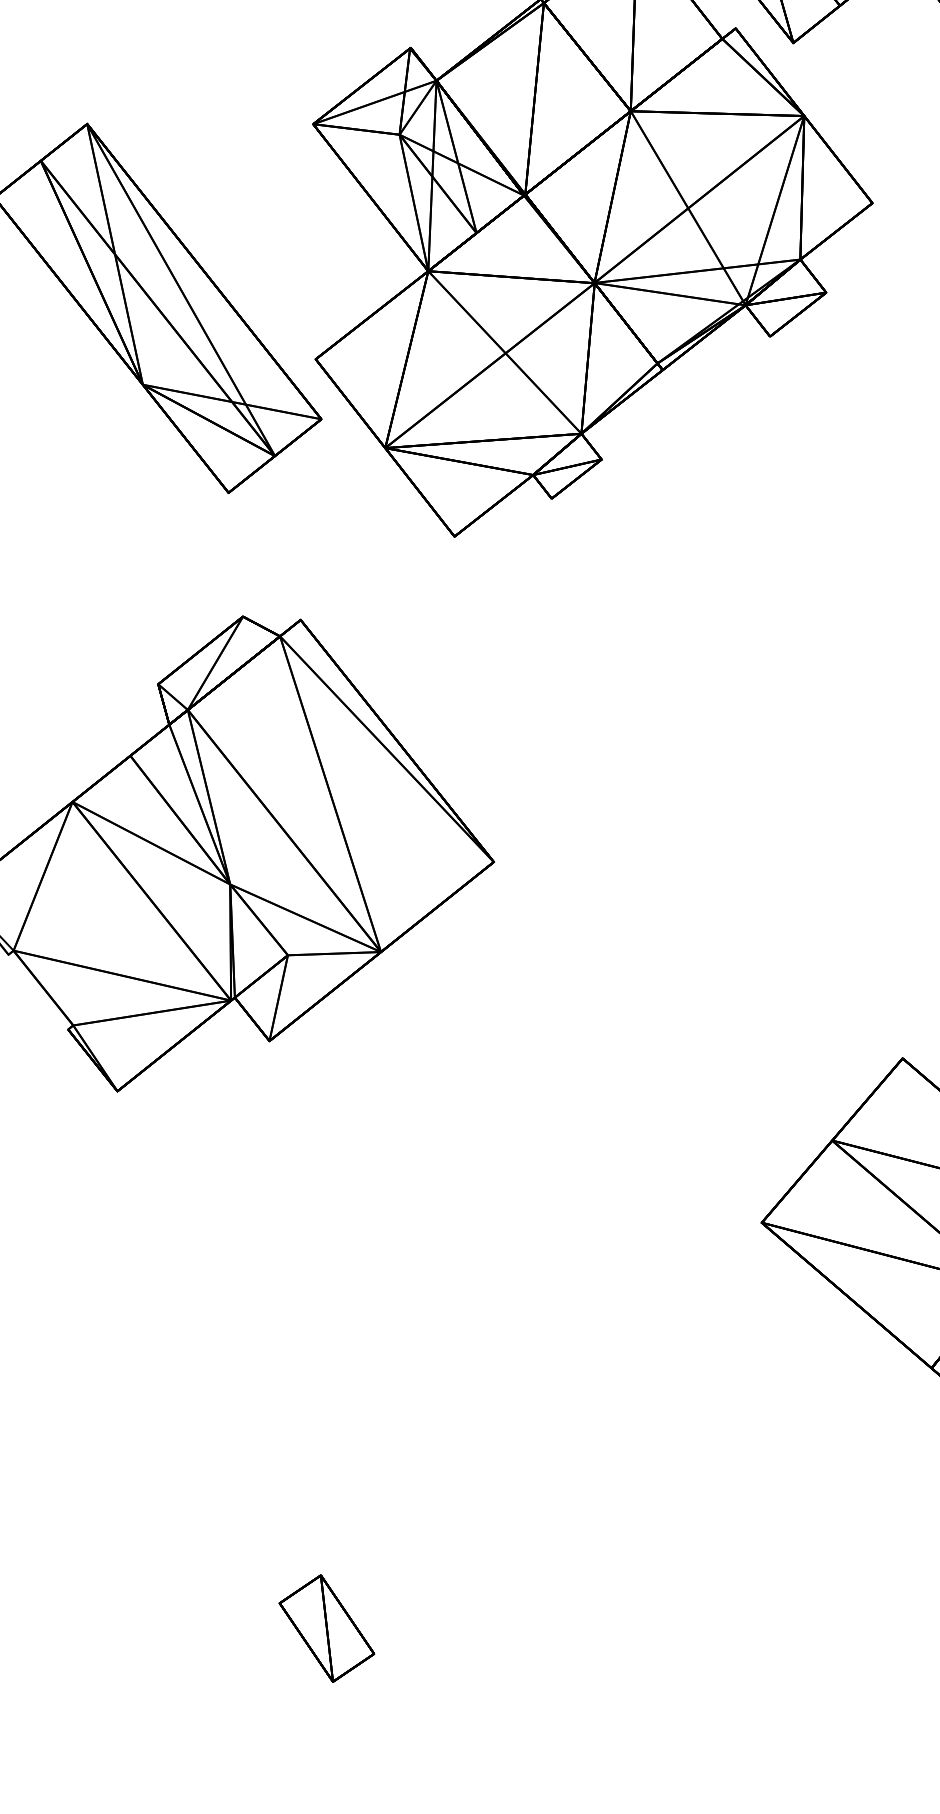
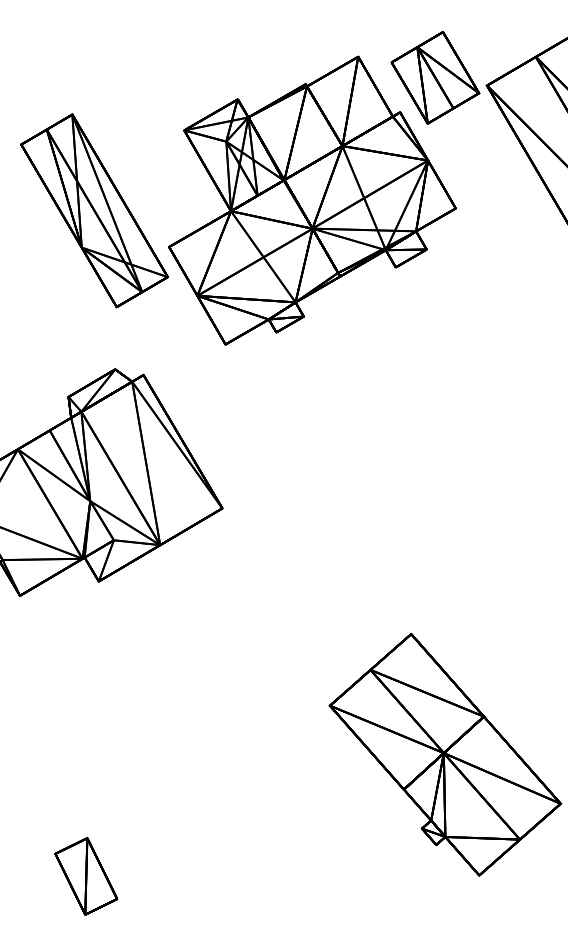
part: (327, 1628) -> (86, 876), size x1.43

